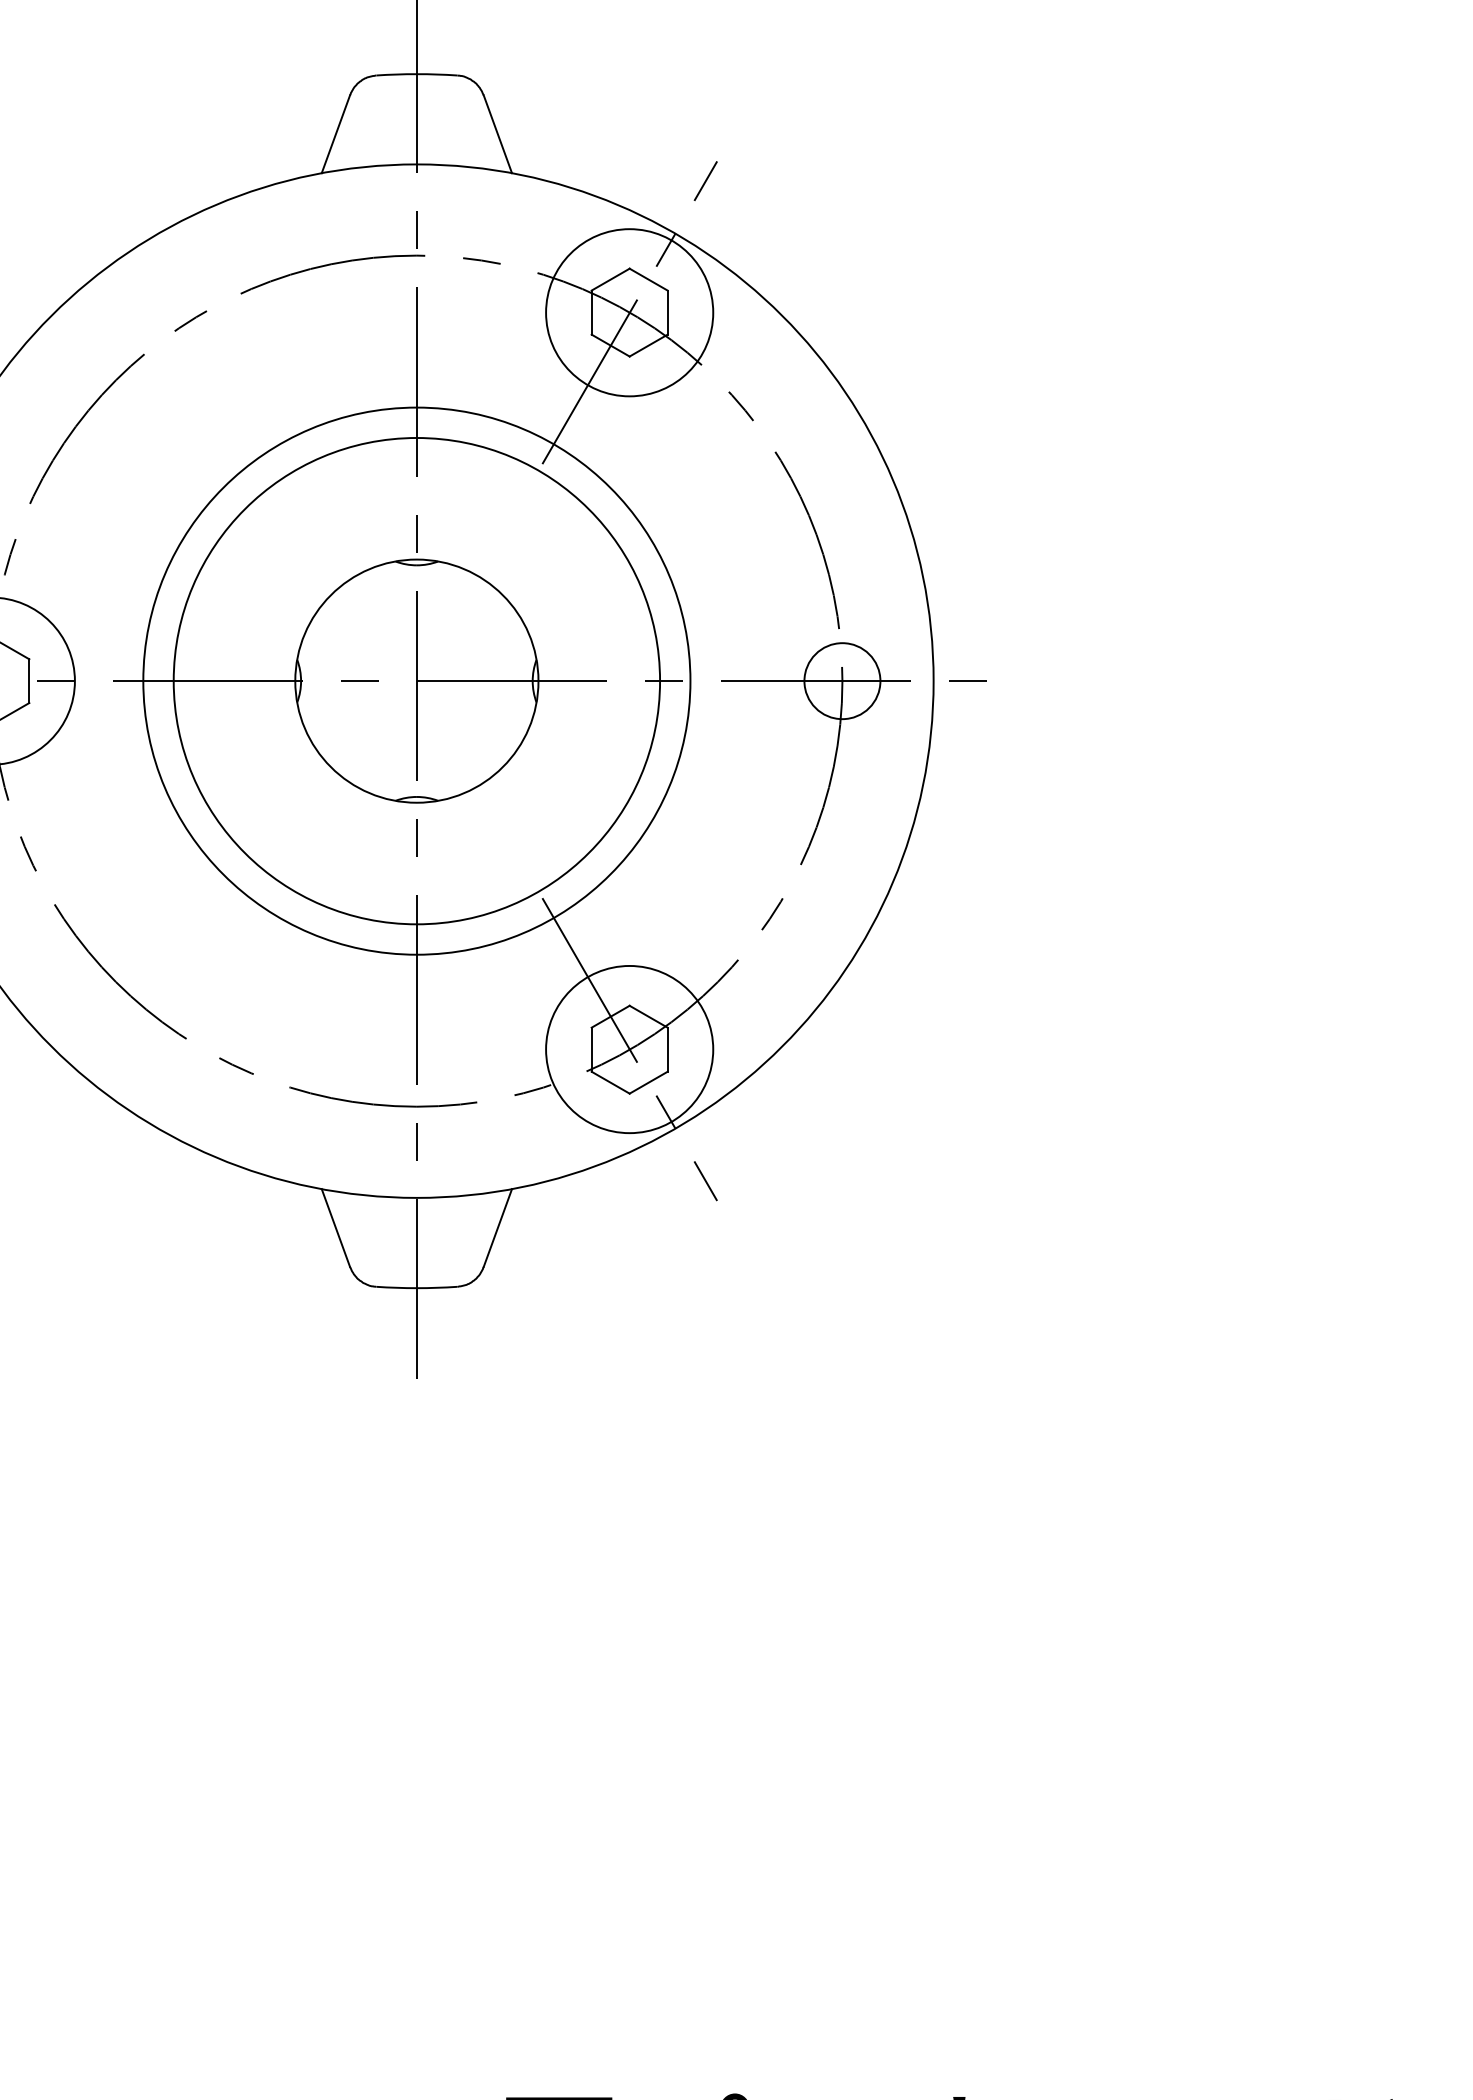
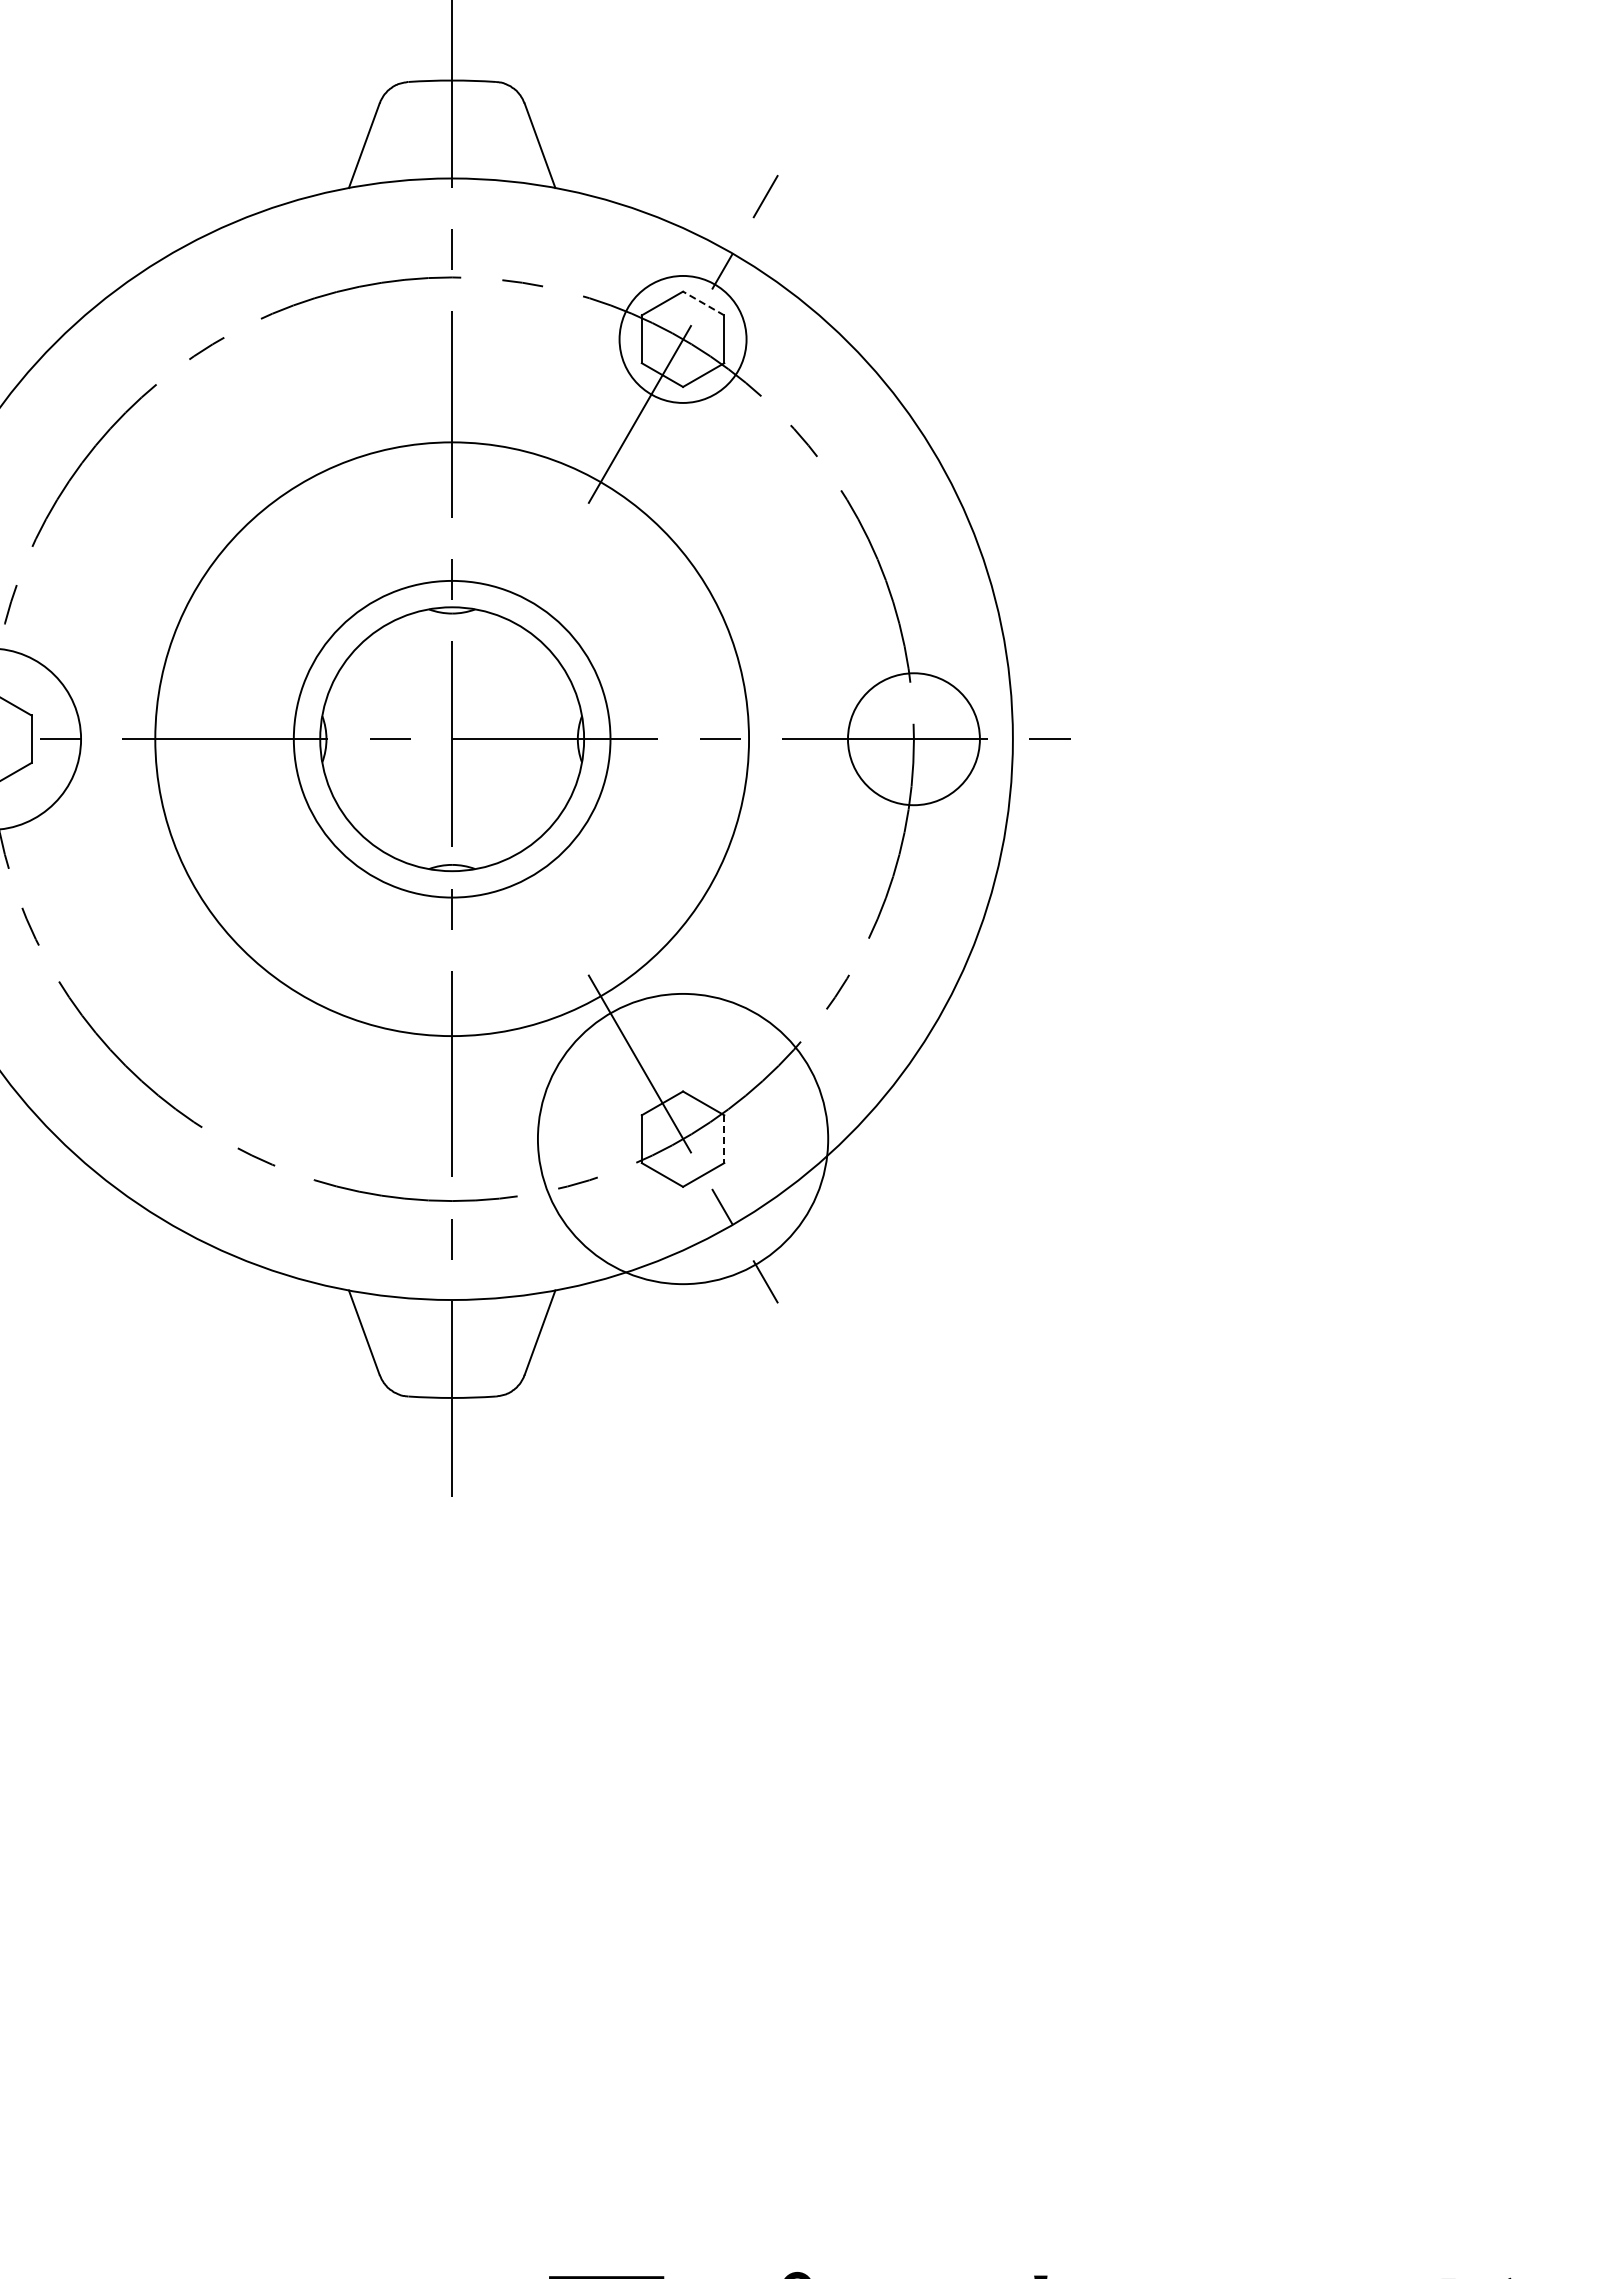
line: (648, 279) -> (703, 303), solid -> dashed
circle: (629, 312) -> (682, 339), size x0.7
circle: (417, 681) -> (452, 739), size x0.6
circle: (842, 681) -> (913, 739), size x1.6
circle: (629, 1049) -> (682, 1138), size x1.6
line: (667, 1050) -> (724, 1139), solid -> dashed

